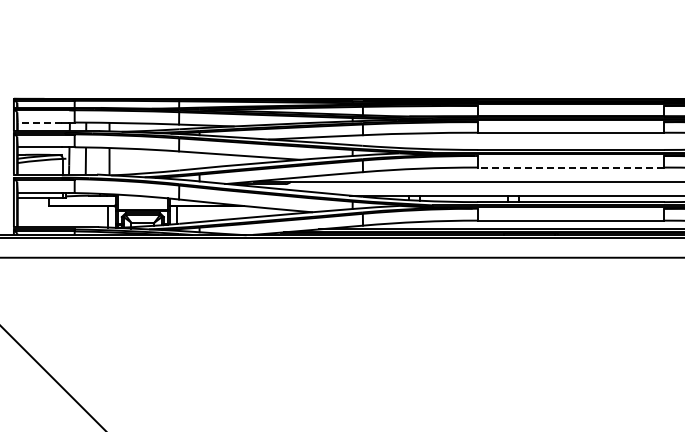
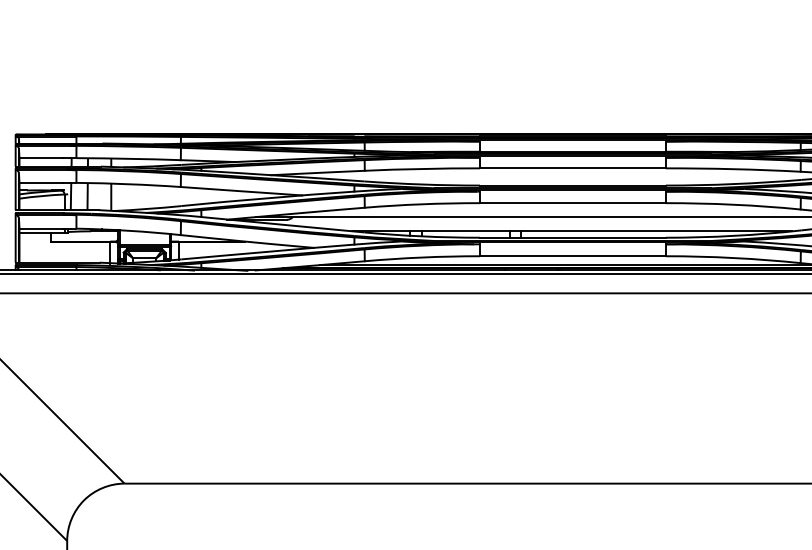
line: (39, 122) -> (41, 158), dashed -> solid
line: (570, 167) -> (572, 203), dashed -> solid

